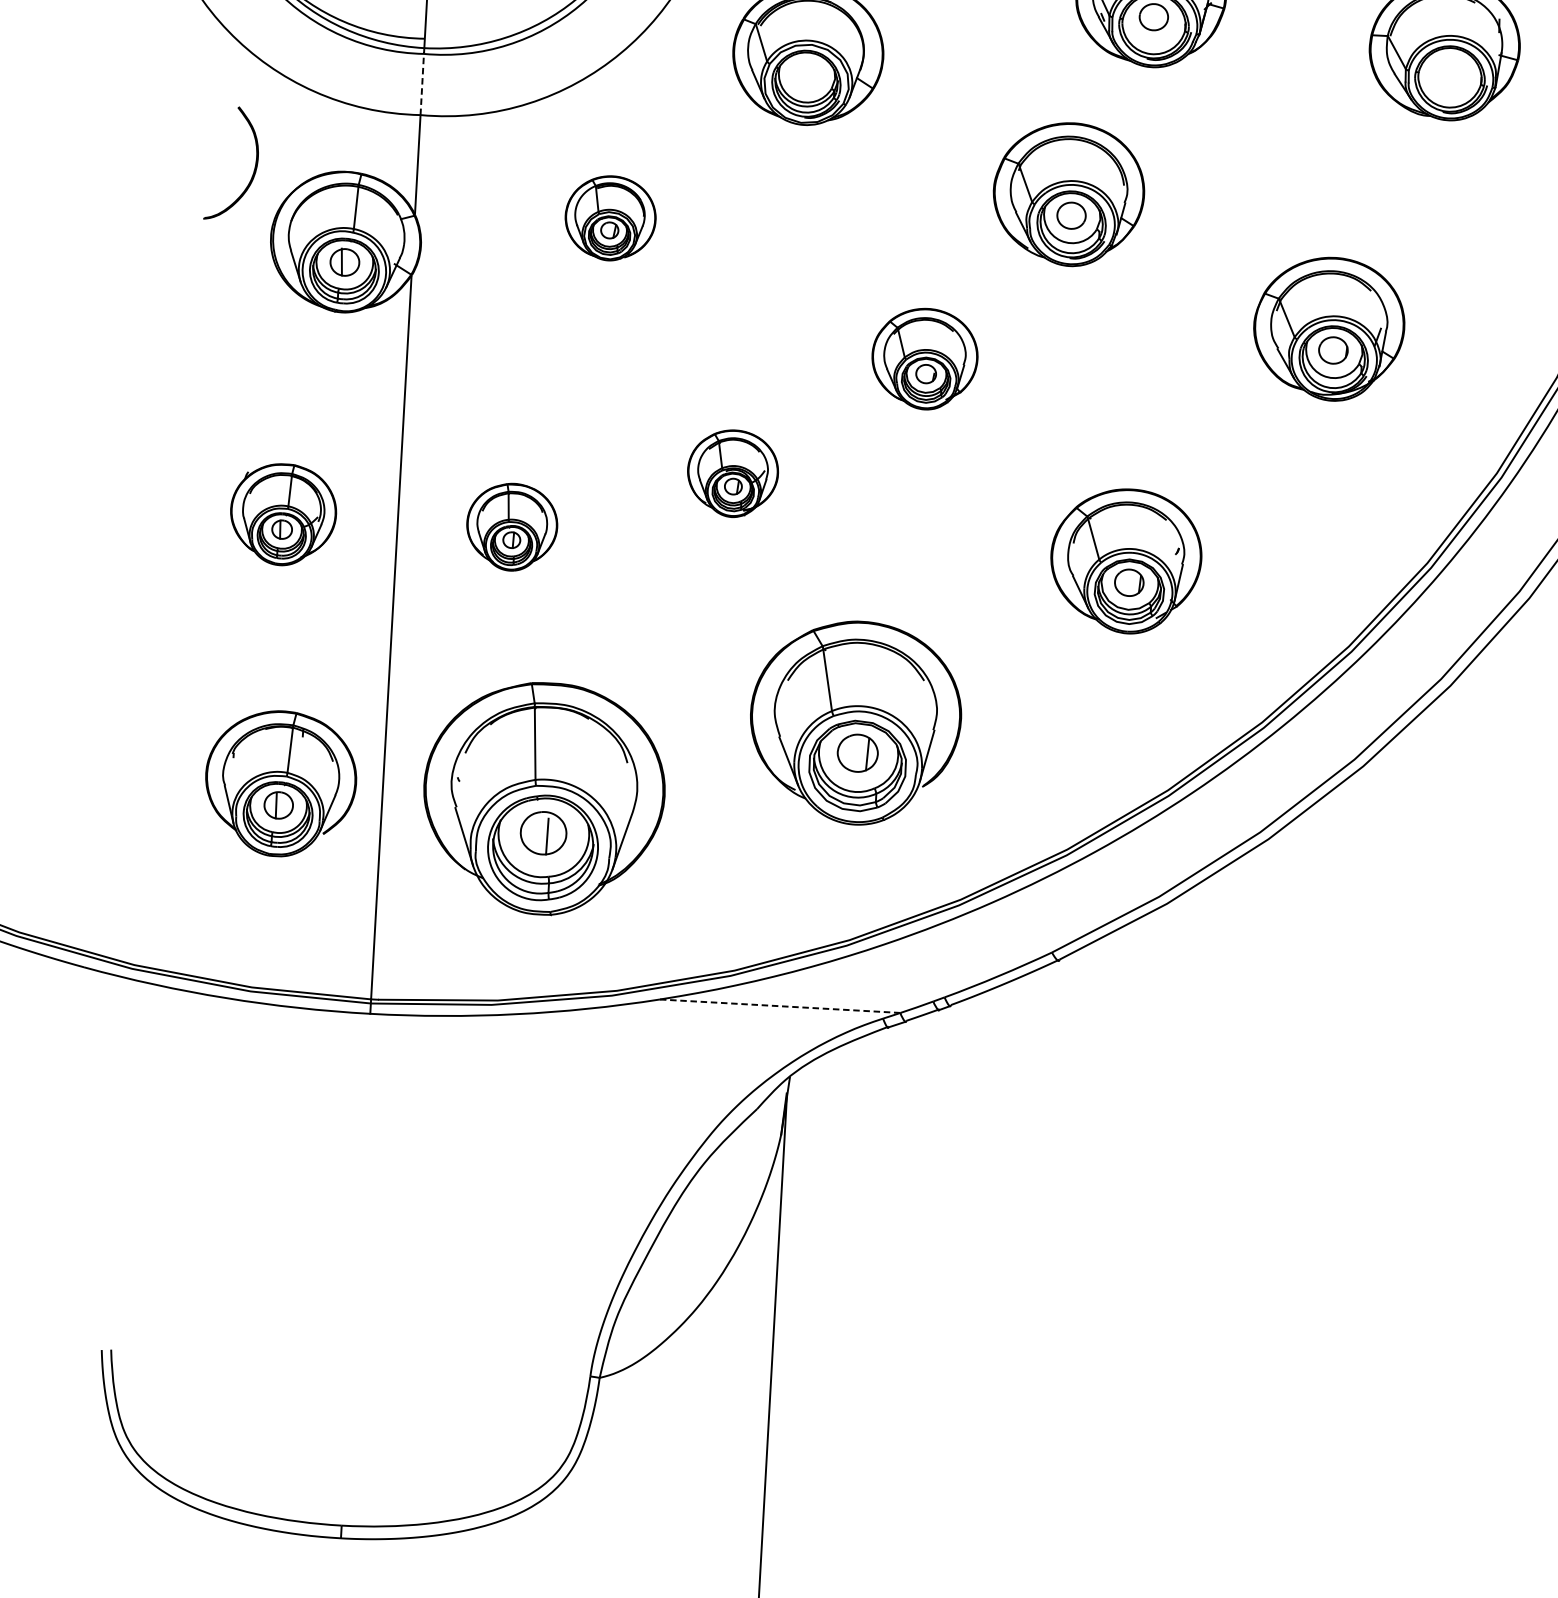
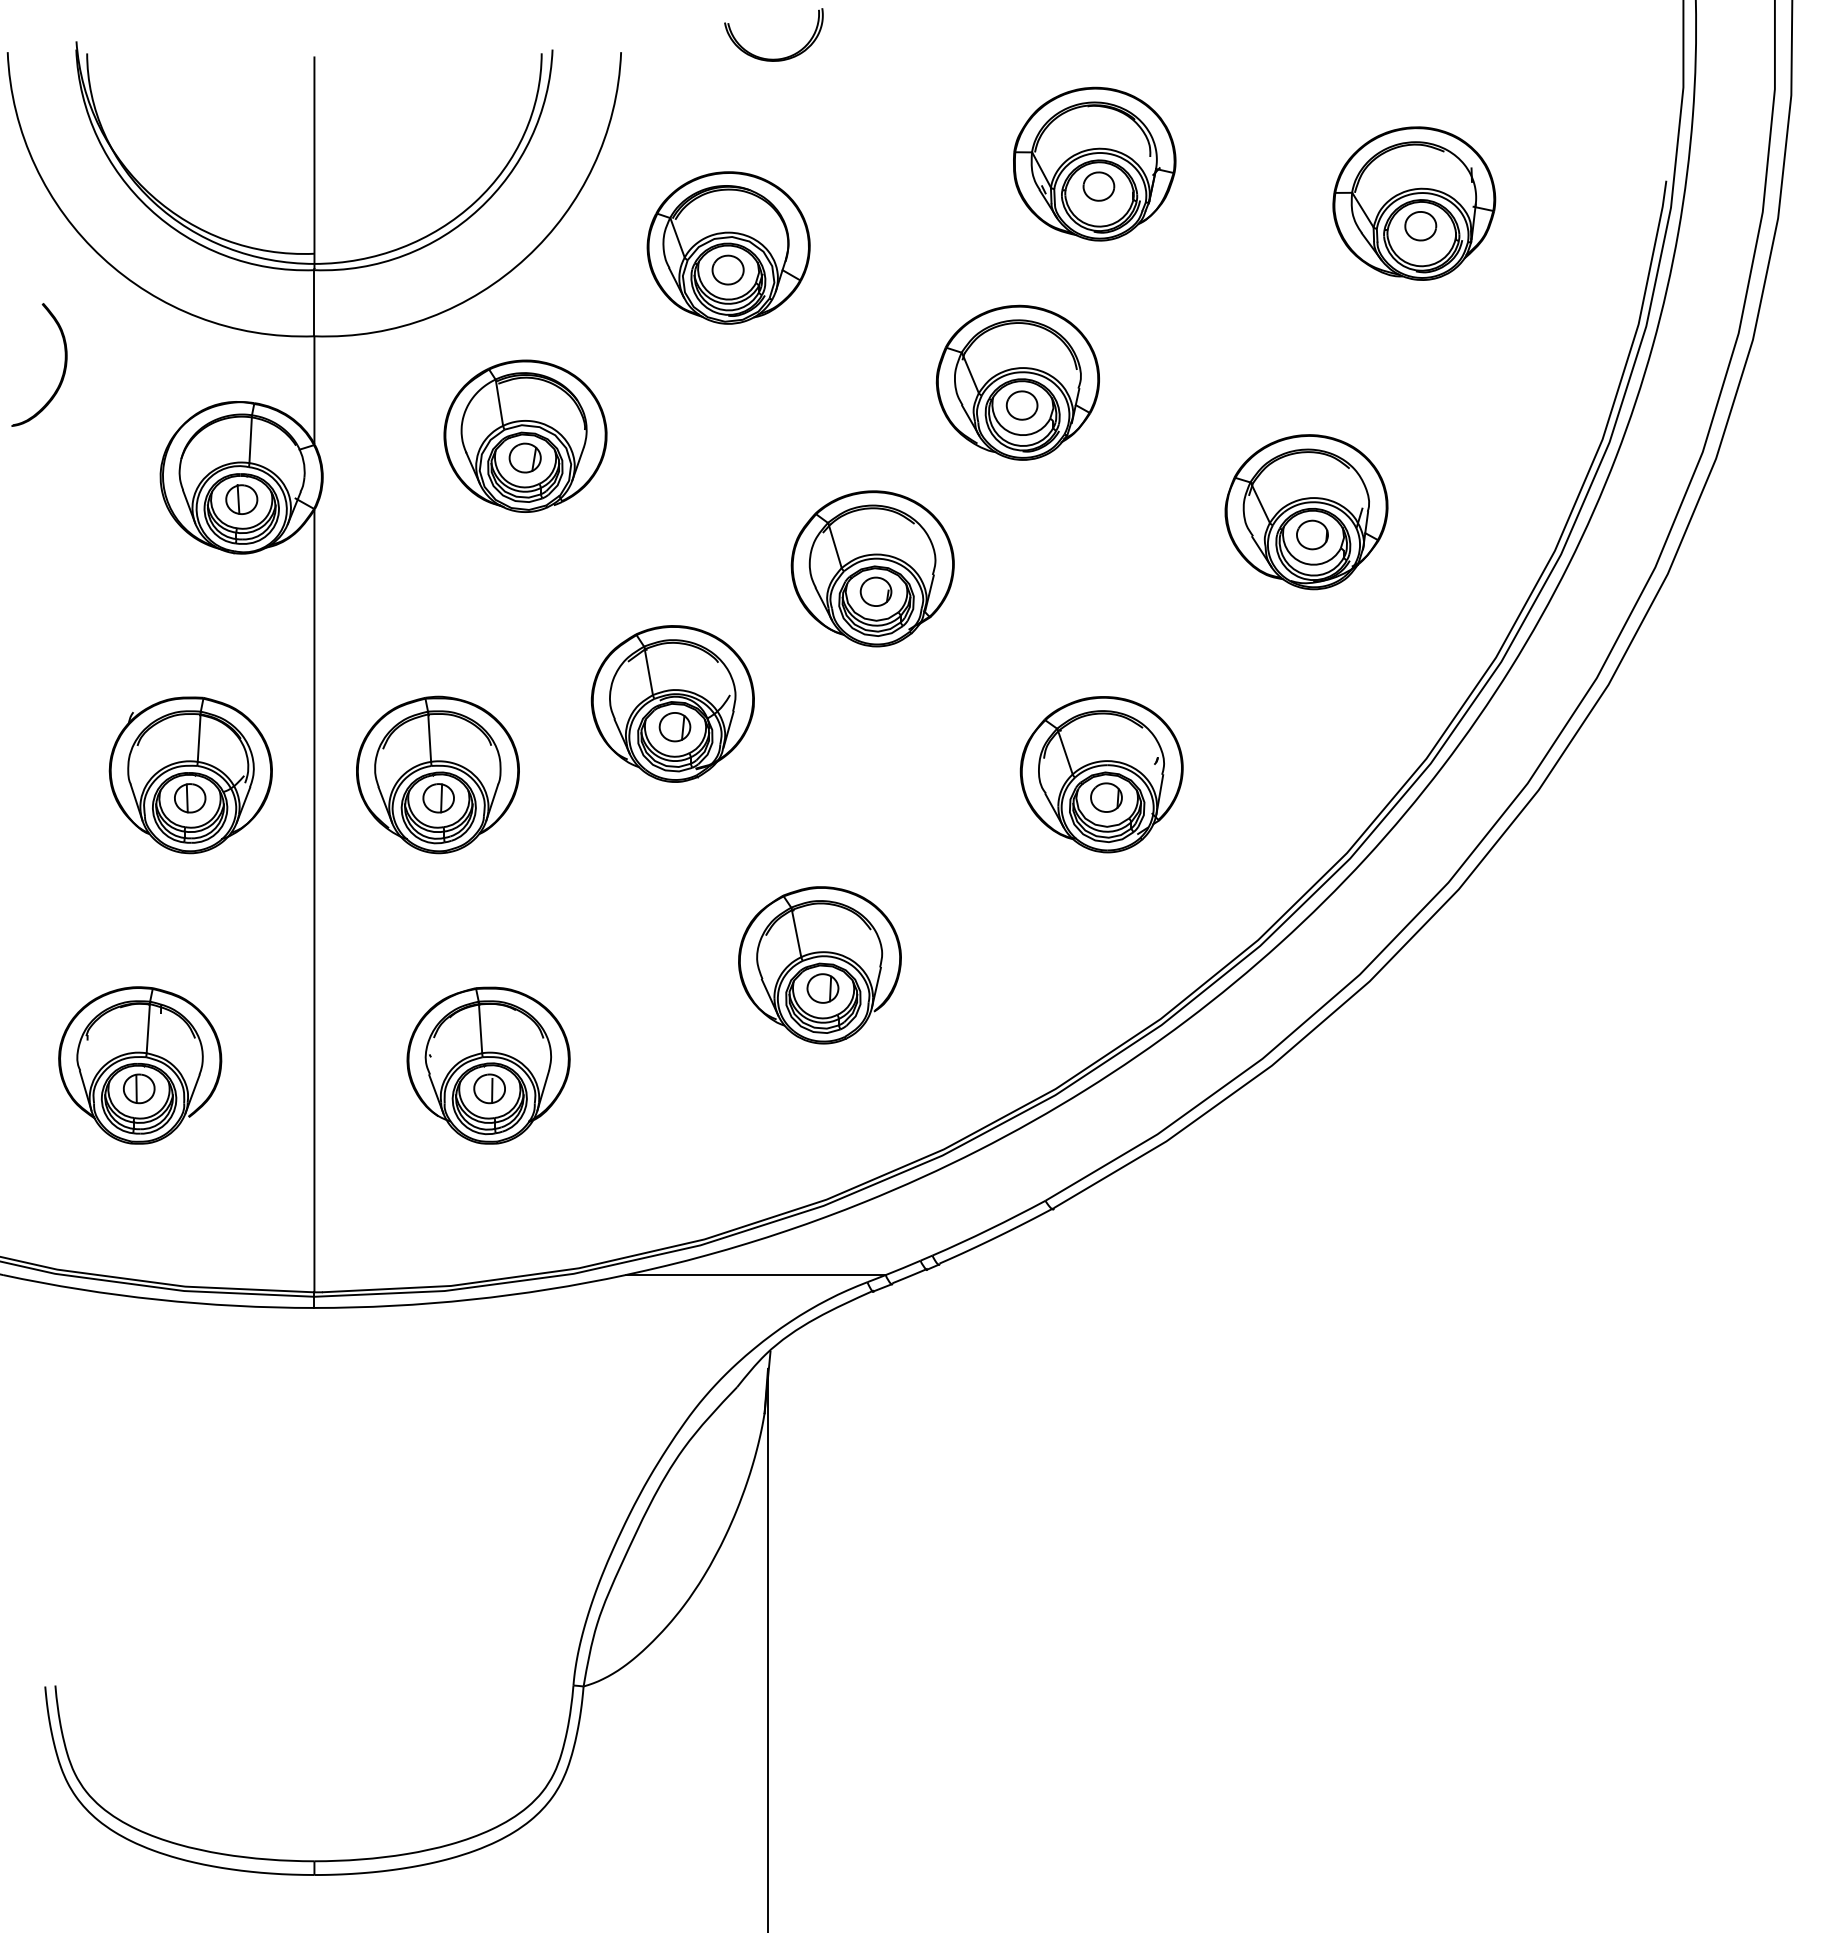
part: (1449, 70) -> (1420, 226), added
part: (806, 74) -> (727, 269), added
line: (422, 83) -> (314, 302), dashed -> solid
part: (254, 168) -> (63, 368), moved
part: (610, 217) -> (525, 435), size x1.67
part: (924, 358) -> (872, 568), size x1.43
part: (732, 473) -> (672, 703), size x1.67
part: (283, 514) -> (190, 775), size x1.43
part: (511, 526) -> (437, 774), size x1.67
part: (855, 723) -> (819, 965), size x0.71
part: (281, 783) -> (140, 1065), moved
part: (543, 798) -> (488, 1065), size x0.62
line: (780, 1006) -> (756, 1275), dashed -> solid

